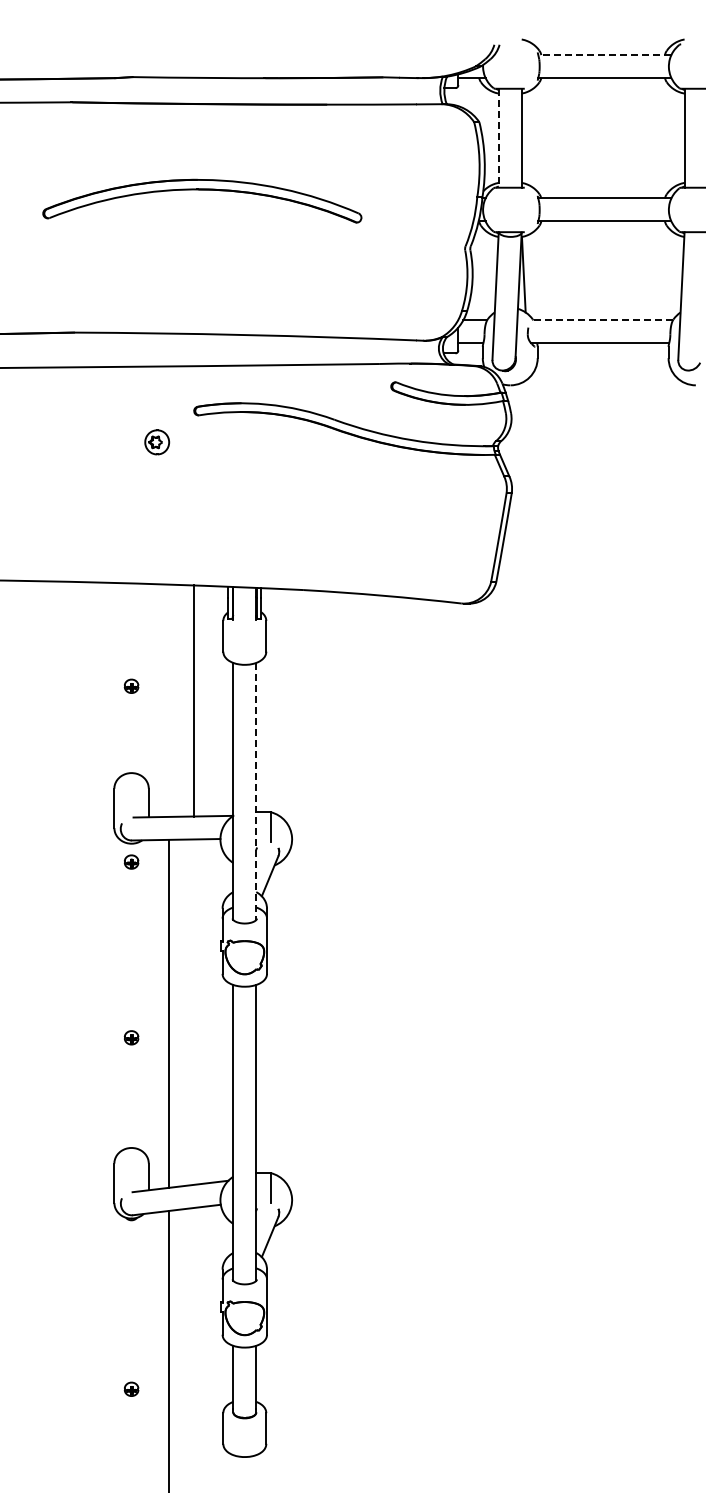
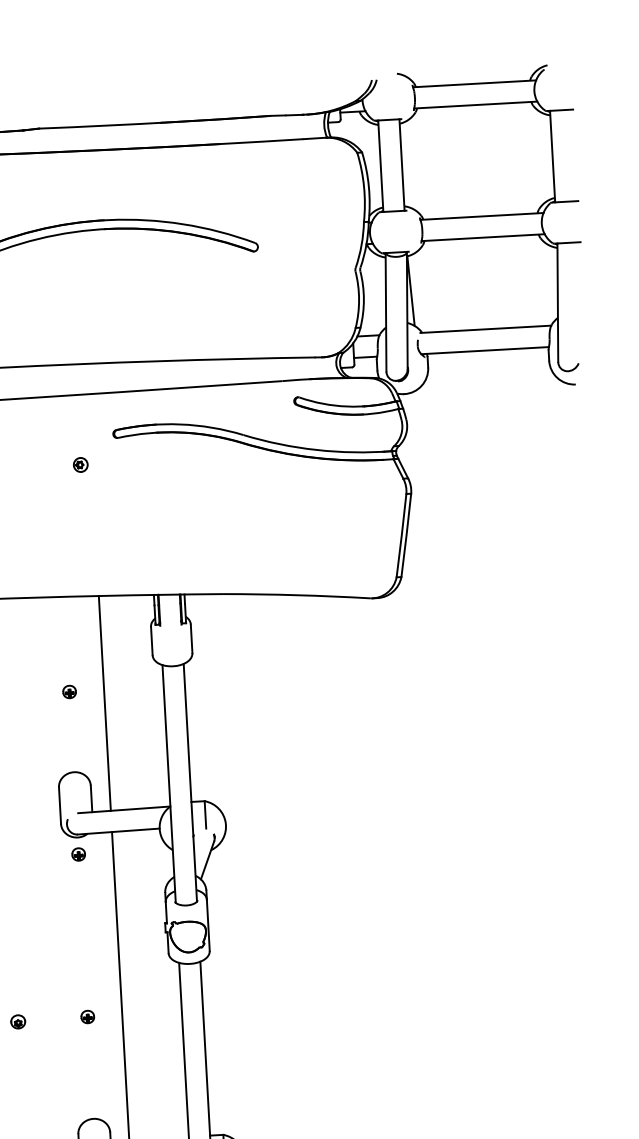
line: (604, 55) -> (474, 84), dashed -> solid
line: (498, 138) -> (380, 166), dashed -> solid
line: (602, 320) -> (486, 329), dashed -> solid
part: (157, 441) -> (80, 464), size x0.62
line: (193, 700) -> (104, 703), moved
line: (256, 791) -> (190, 782), dashed -> solid
part: (55, 1038) -> (17, 1021), added

